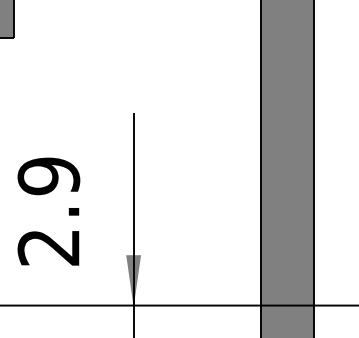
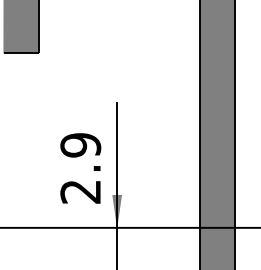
text: (48, 211) -> (80, 168), moved

